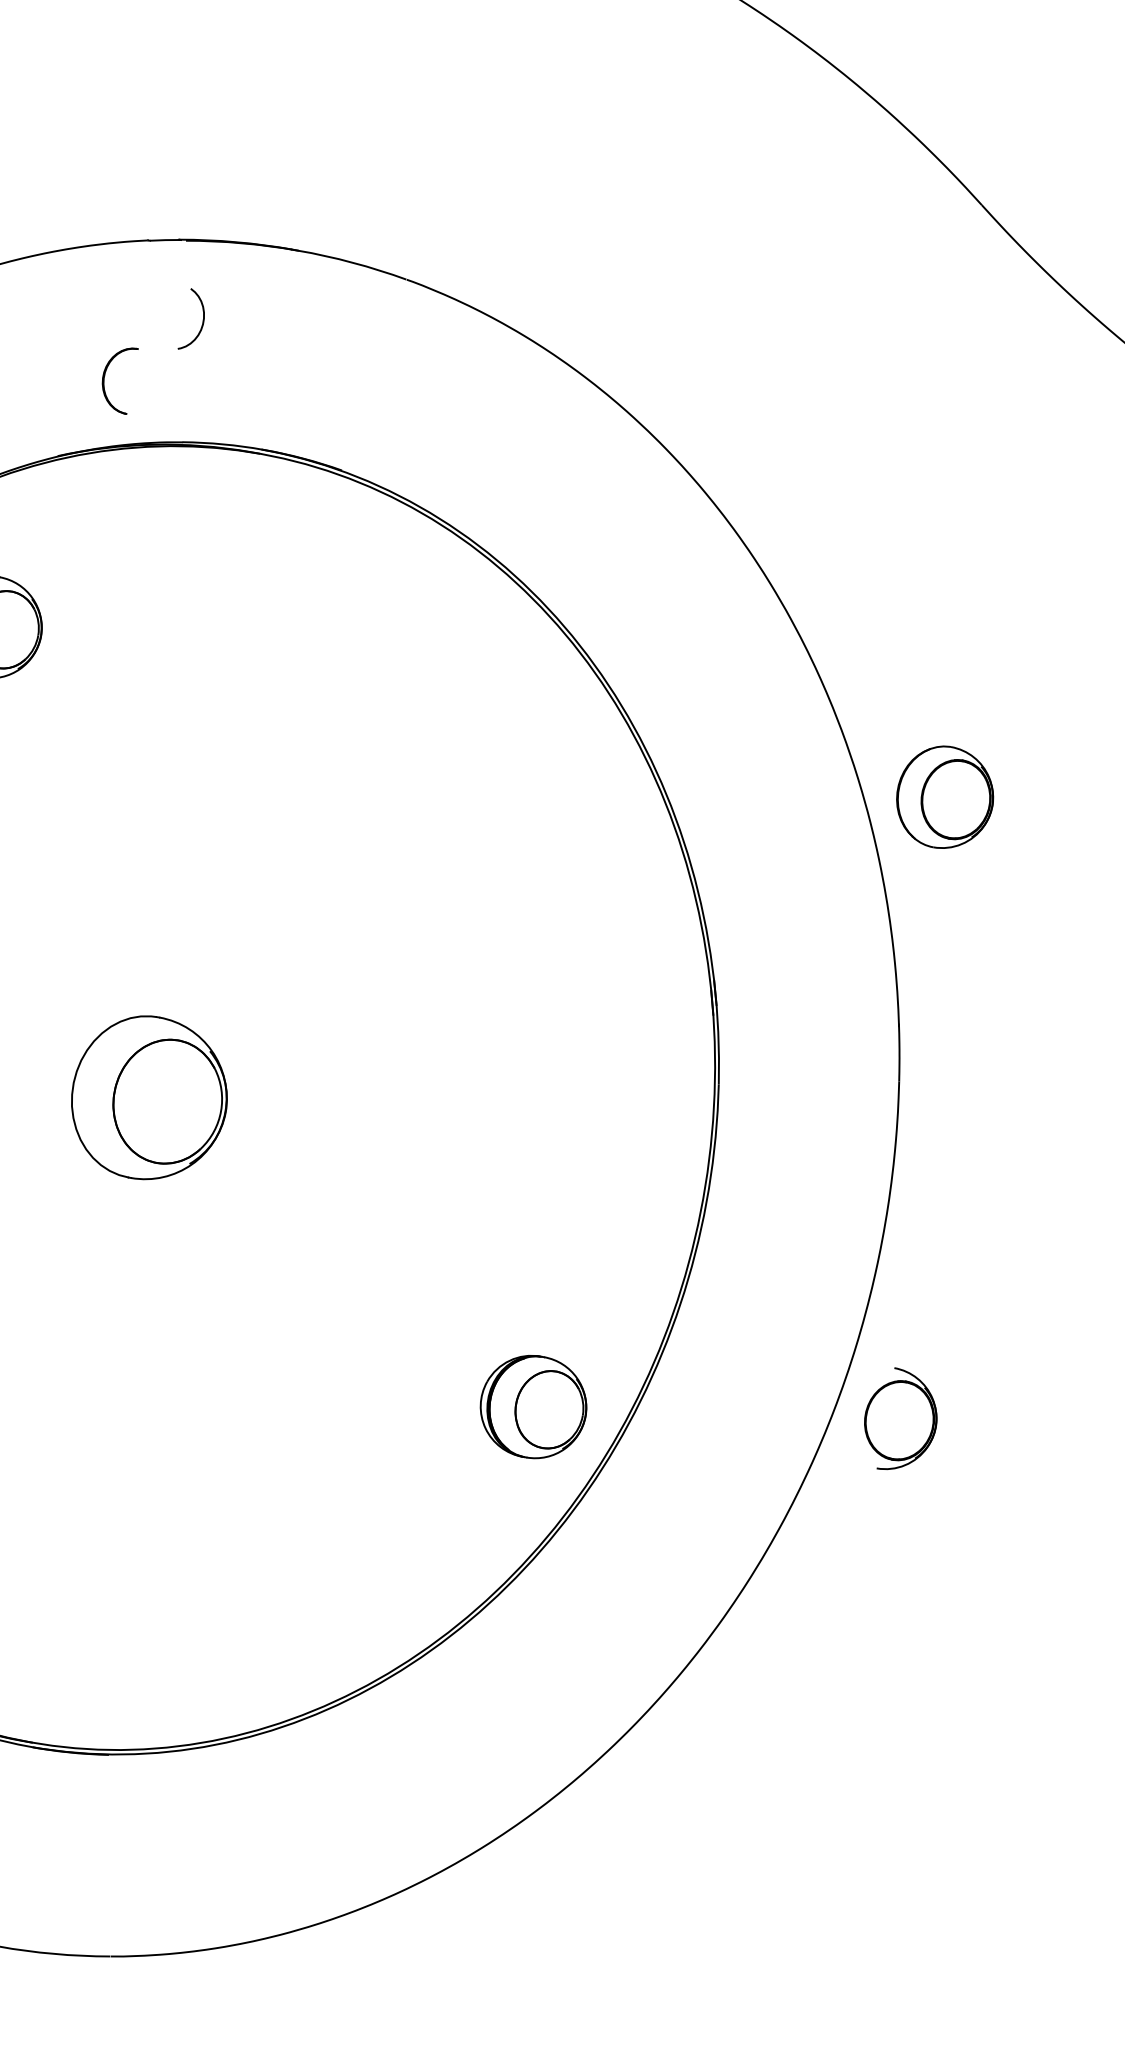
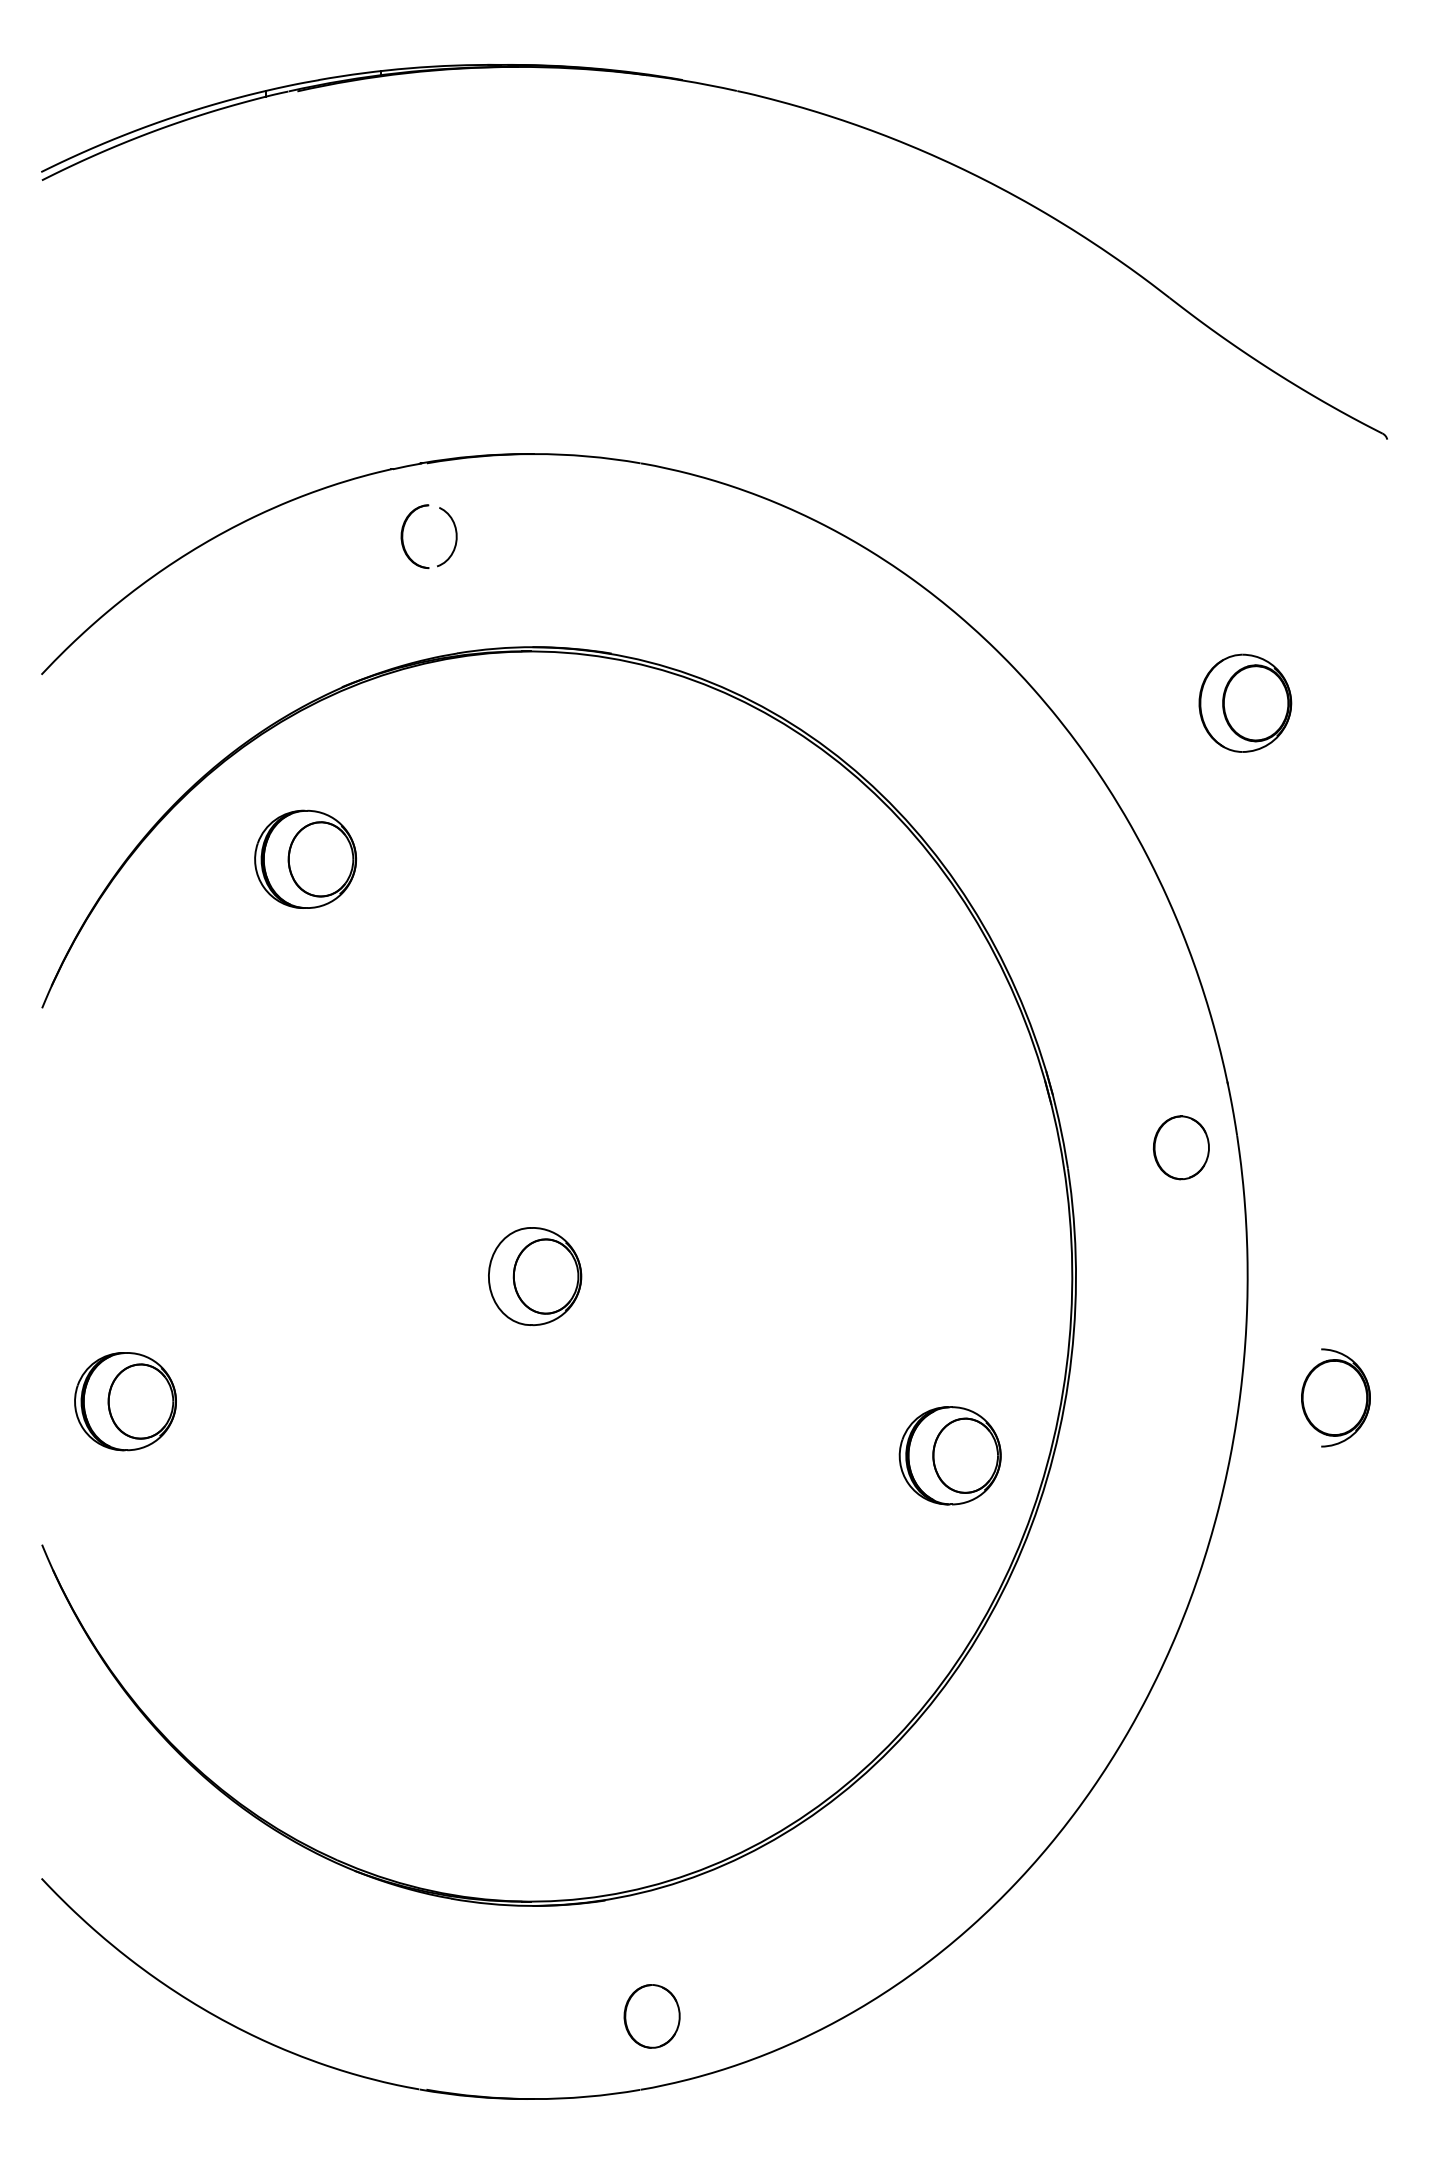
part: (105, 376) -> (403, 536), moved
part: (945, 796) -> (1245, 702), moved
part: (838, 1083) -> (1180, 1147), added
part: (150, 1098) -> (535, 1276), size x0.62
part: (532, 1406) -> (949, 1455), moved
part: (900, 1420) -> (1335, 1397), moved
part: (135, 1882) -> (651, 2016), added

